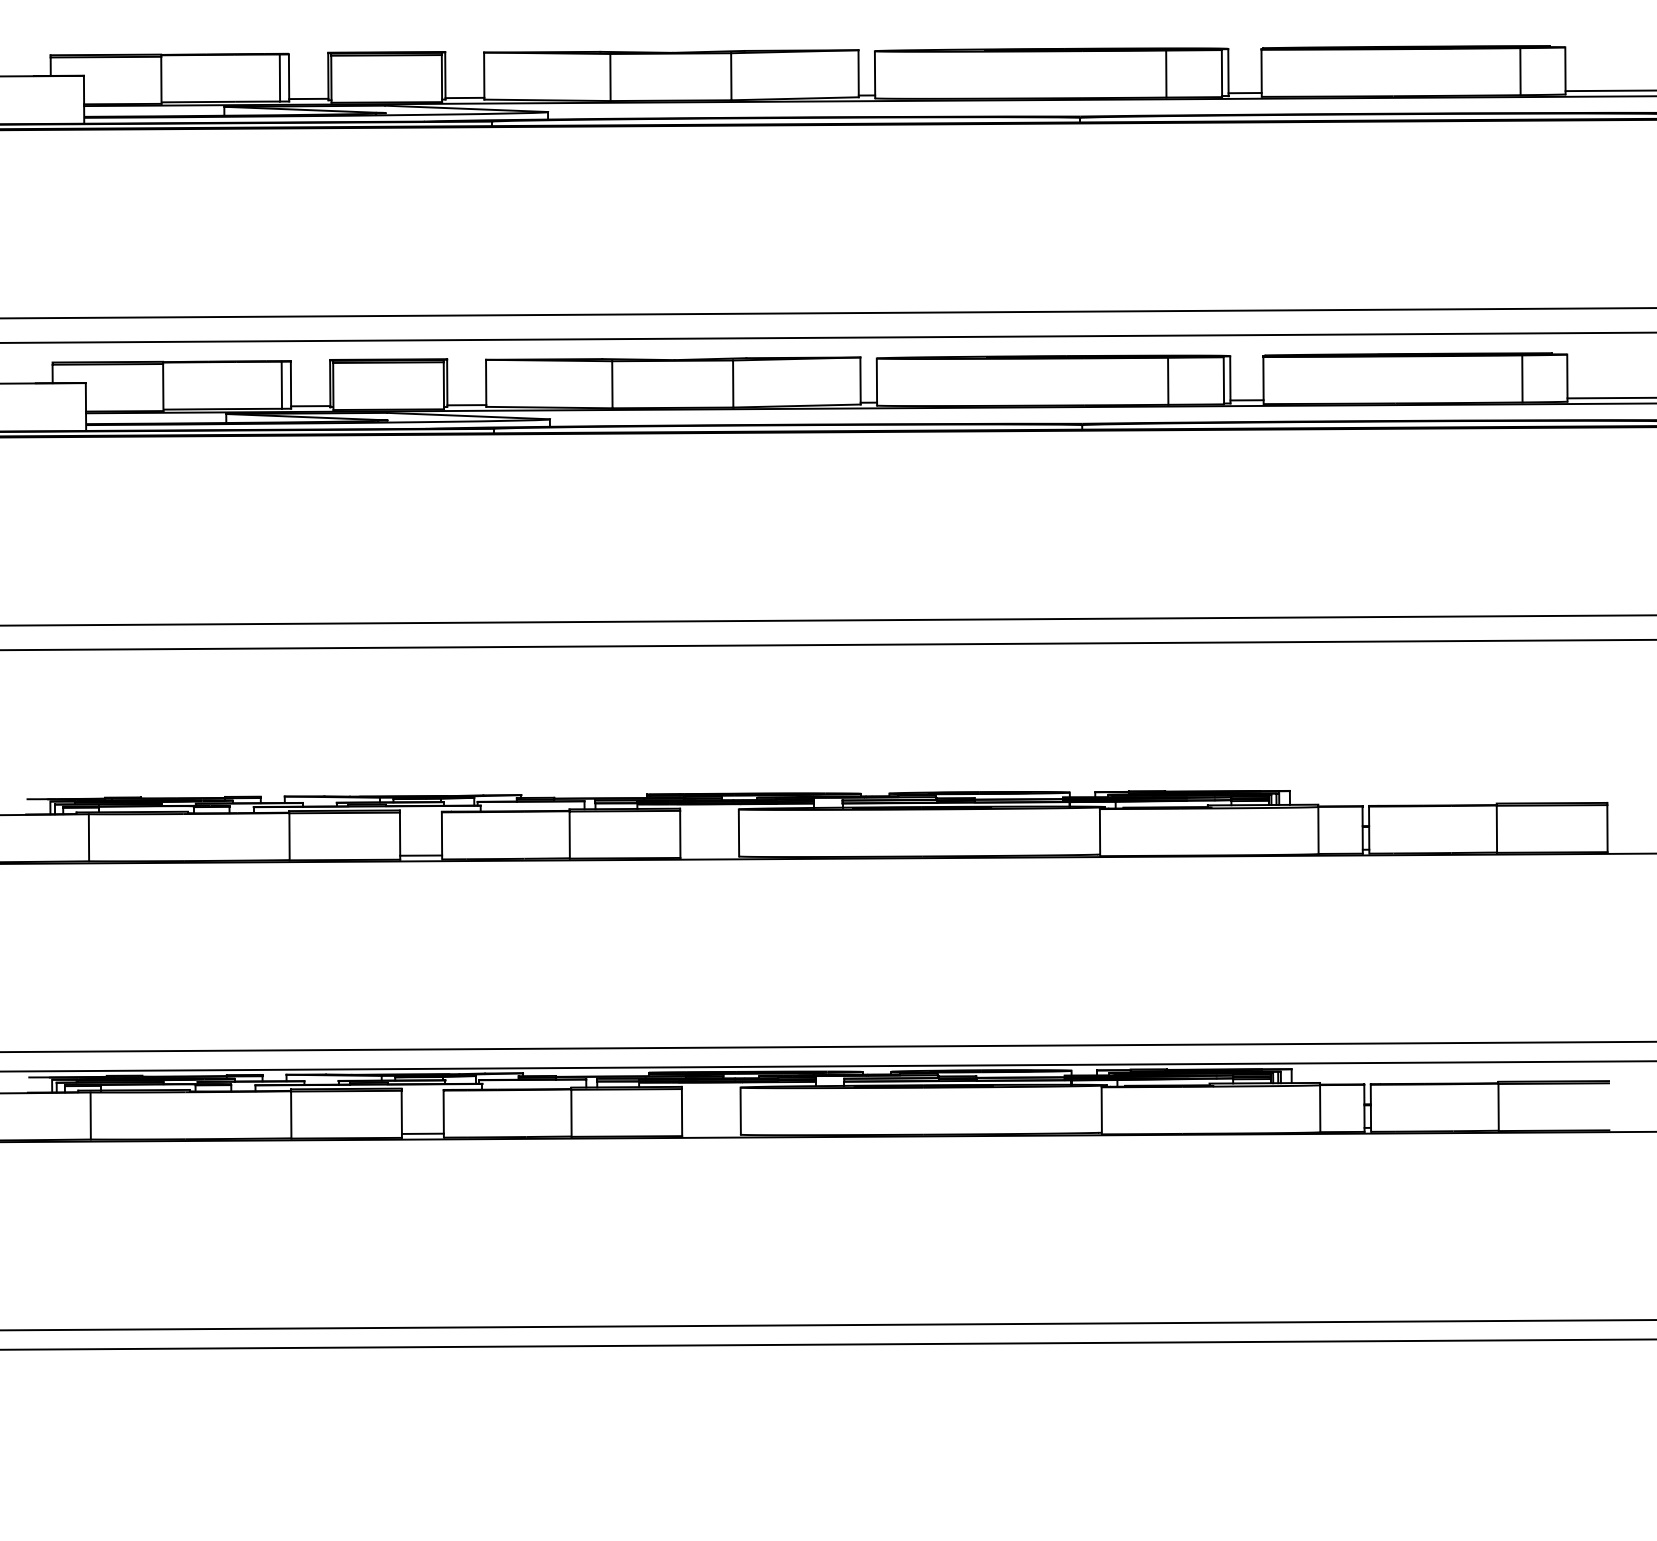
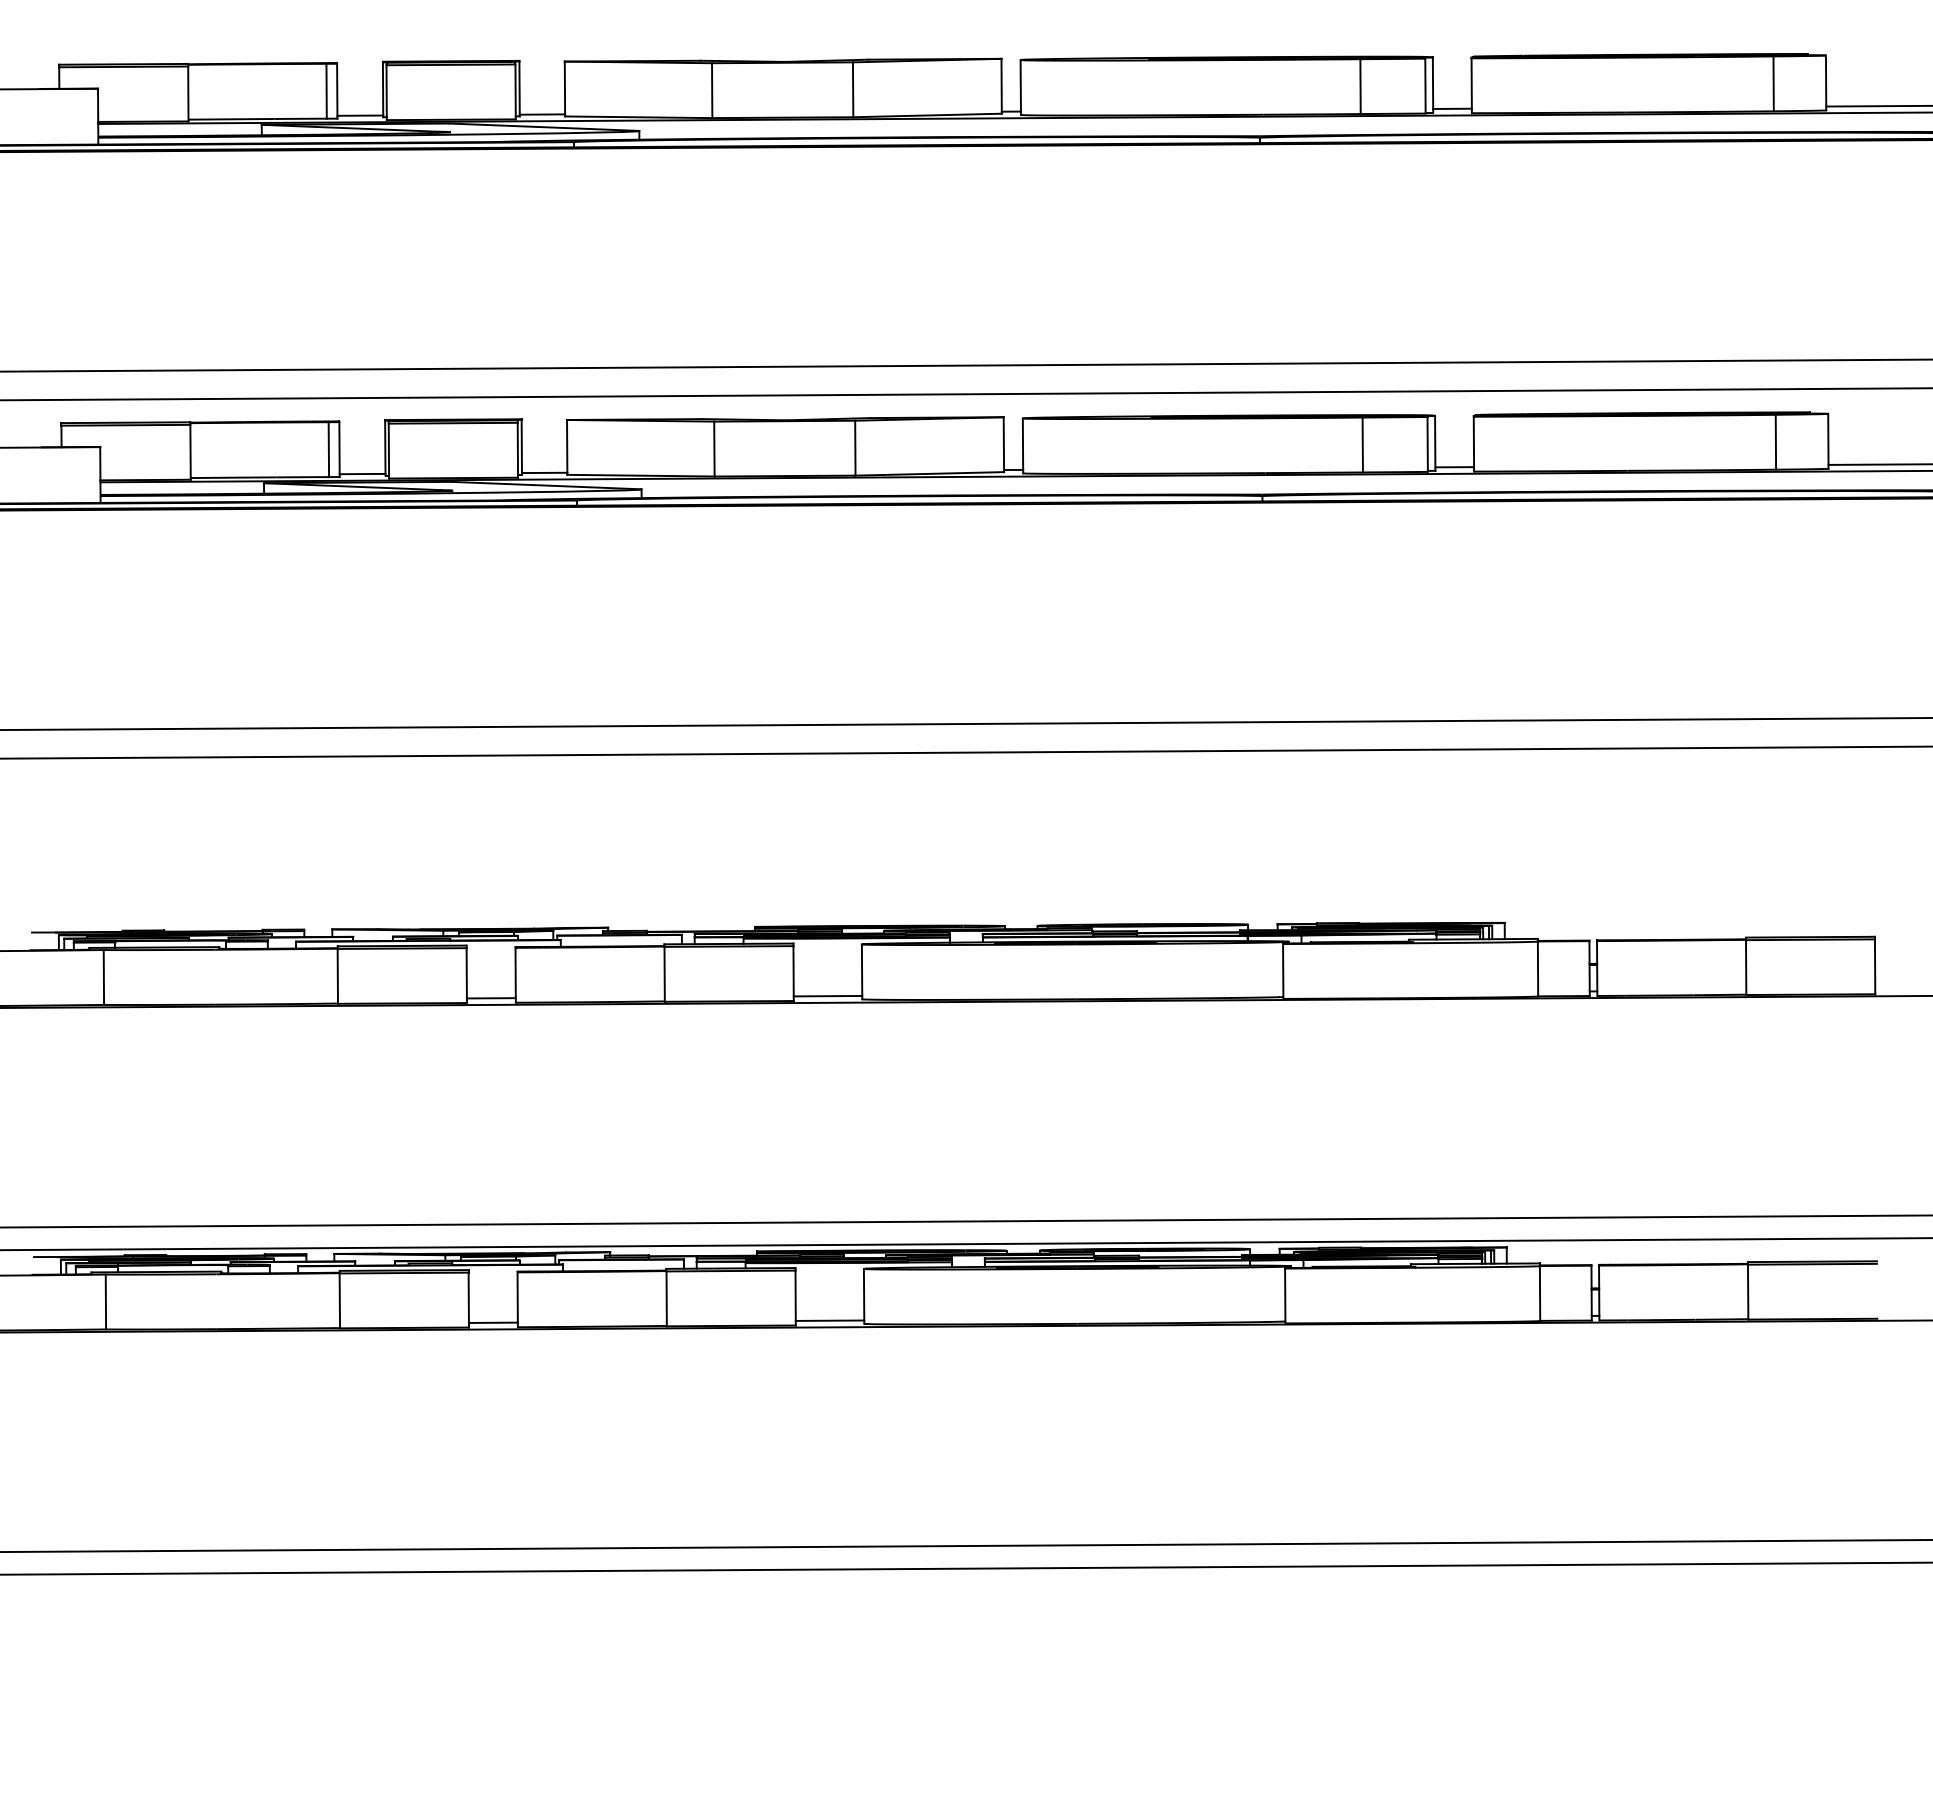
line: (709, 853) -> (827, 995), added
line: (711, 1131) -> (829, 1320), added

